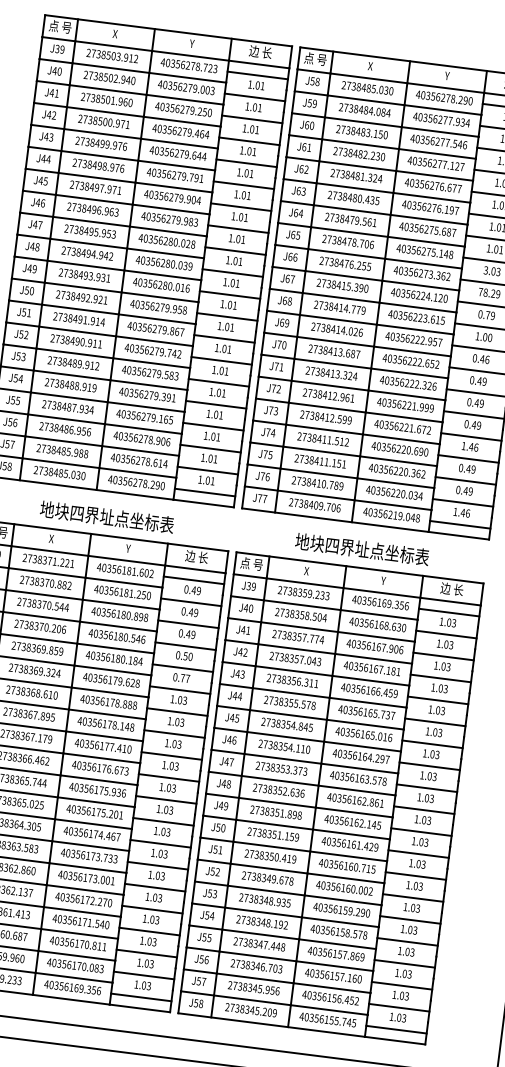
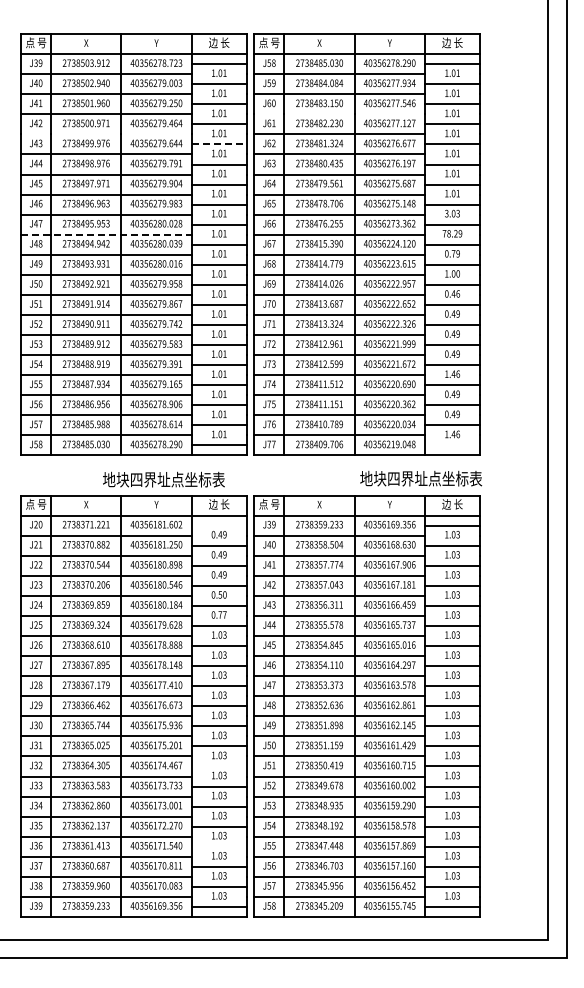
line: (124, 136) -> (106, 134), removed
line: (382, 147) -> (339, 114), removed
line: (246, 163) -> (219, 144), solid -> dashed
line: (110, 246) -> (106, 234), solid -> dashed
text: (106, 516) -> (163, 479), moved
line: (460, 524) -> (452, 445), removed
text: (362, 549) -> (421, 478), moved
line: (193, 580) -> (218, 525), removed
line: (159, 843) -> (218, 766), removed
line: (148, 931) -> (218, 846), removed

